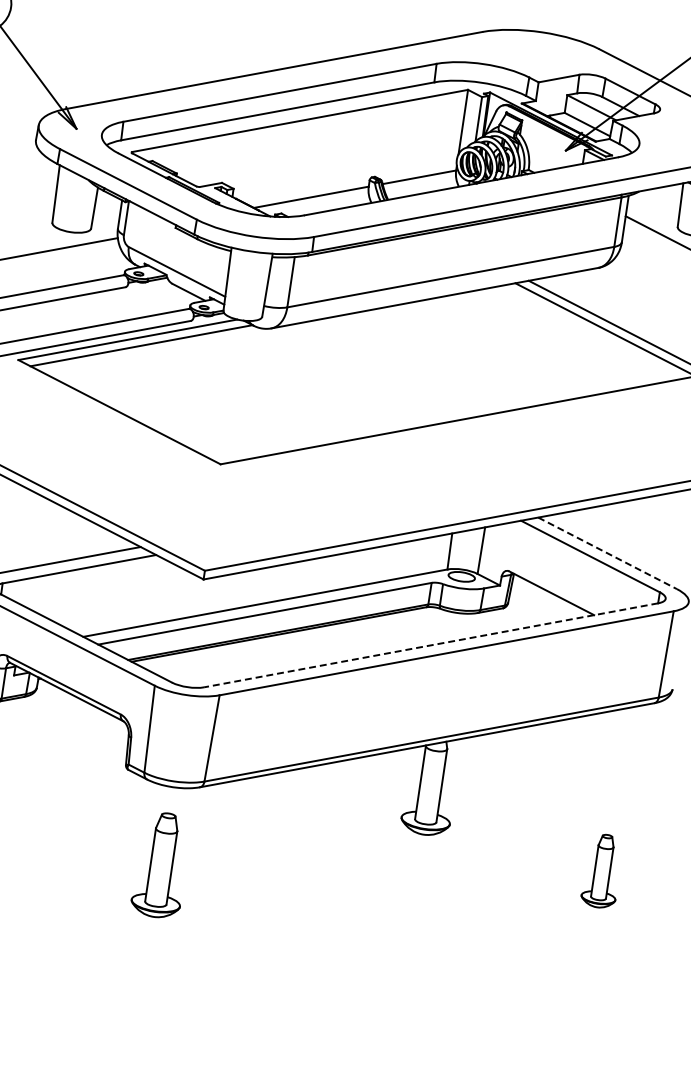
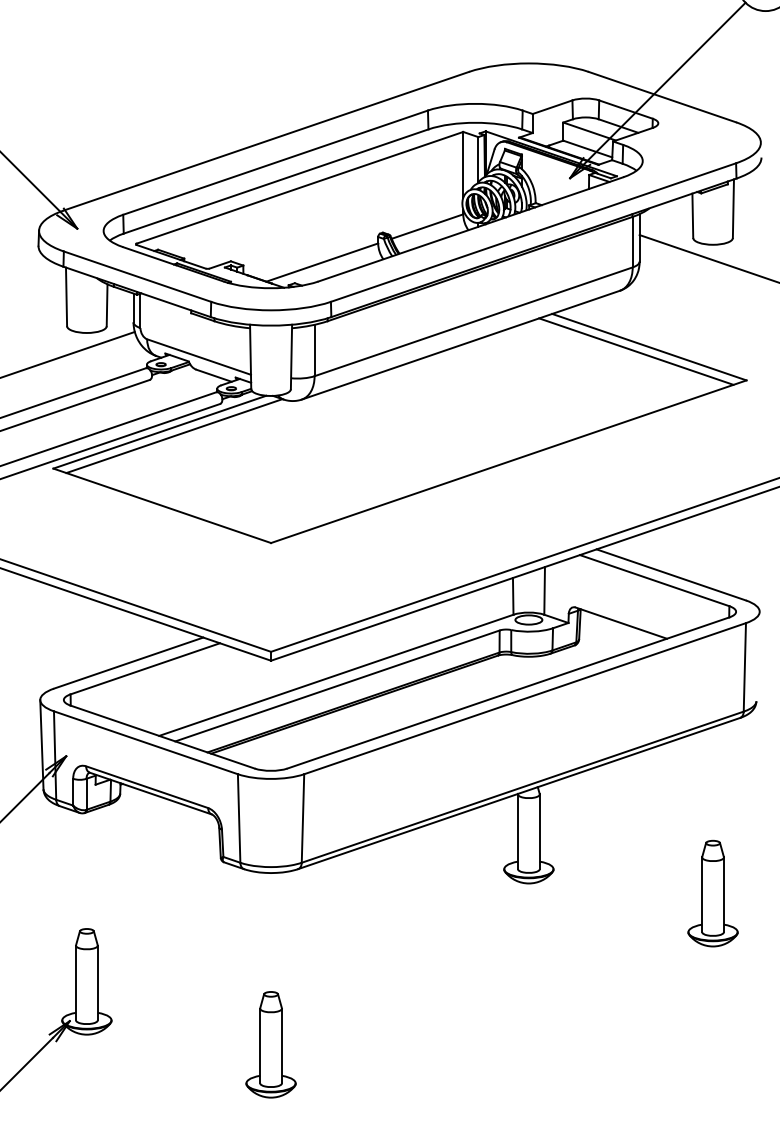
line: (607, 552) -> (671, 574), dashed -> solid
line: (430, 645) -> (507, 693), dashed -> solid
part: (160, 864) -> (270, 1044), moved
part: (601, 870) -> (712, 893), size x1.43

